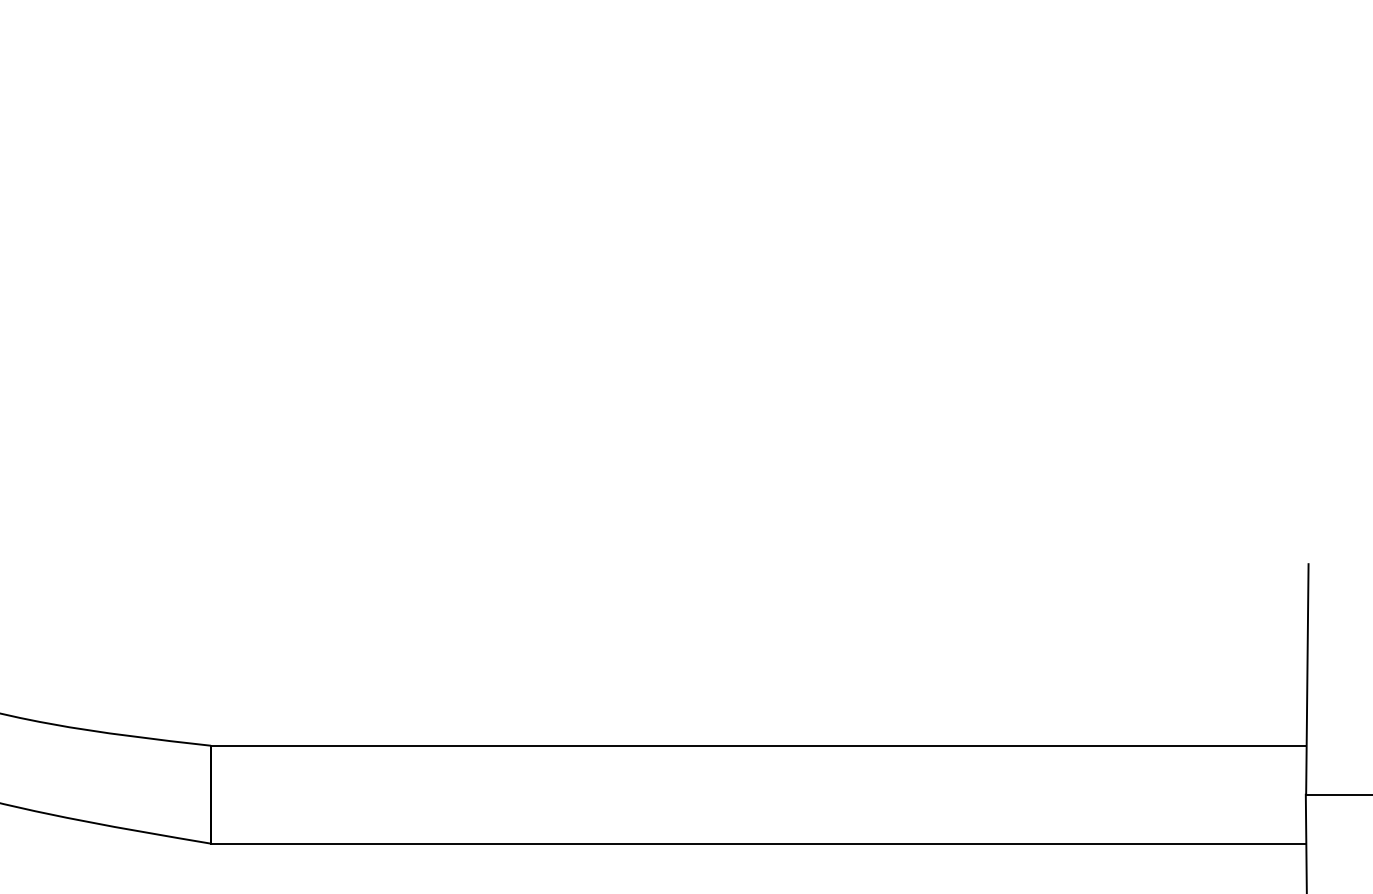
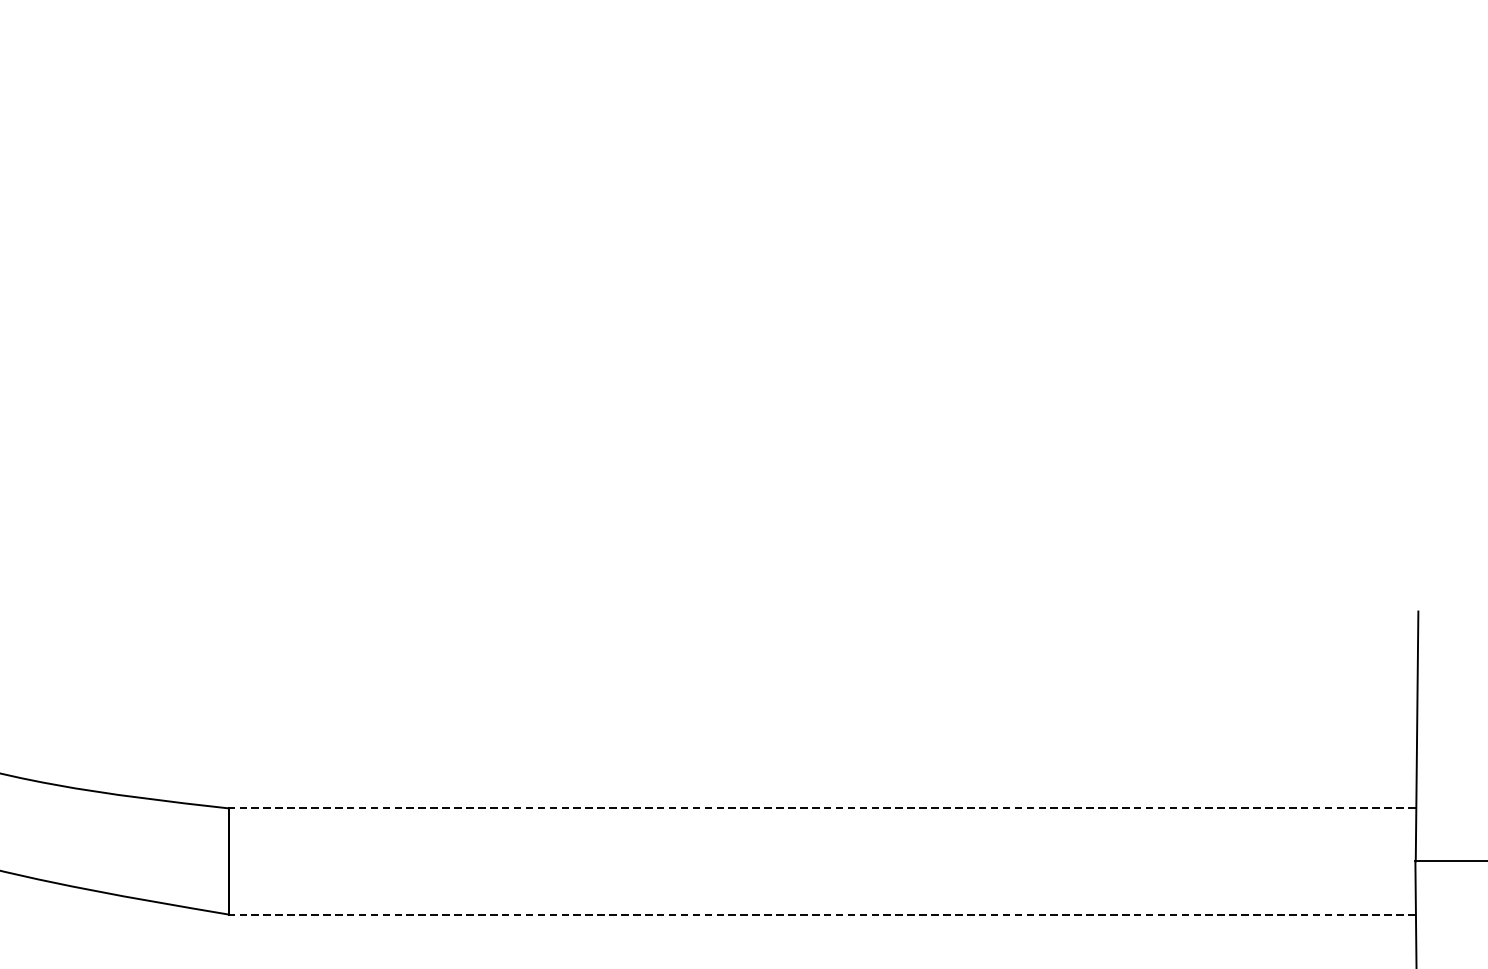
line: (758, 745) -> (822, 808), solid -> dashed
line: (758, 843) -> (822, 914), solid -> dashed

